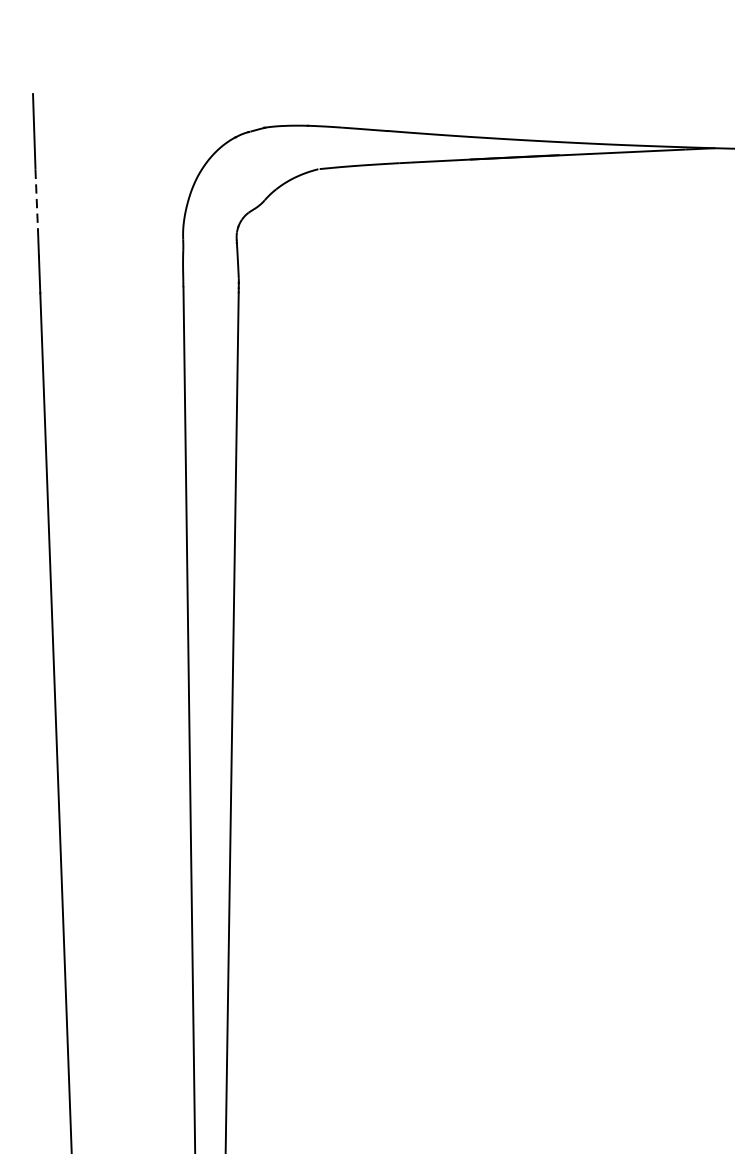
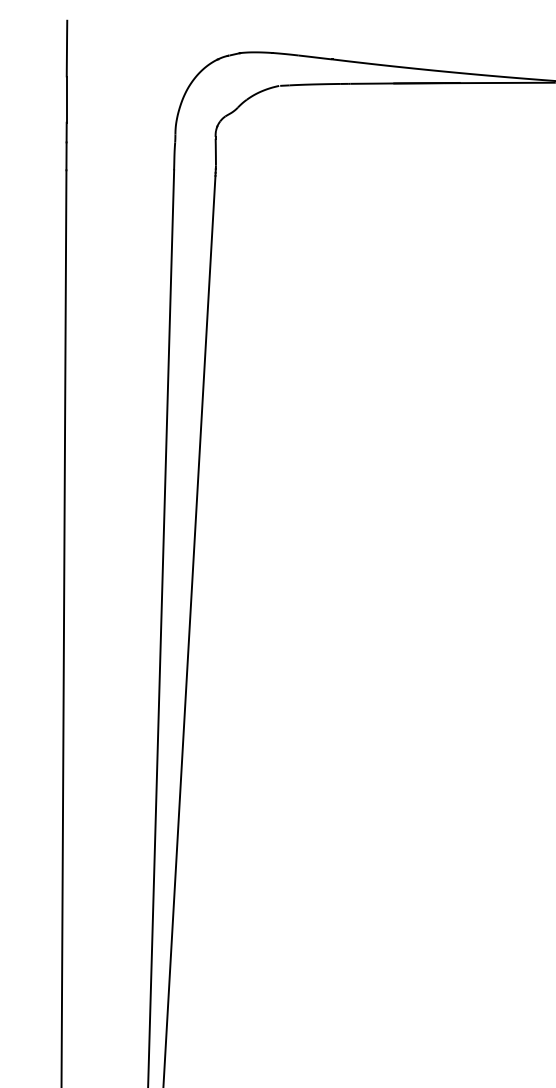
line: (36, 200) -> (66, 100), dashed -> solid

